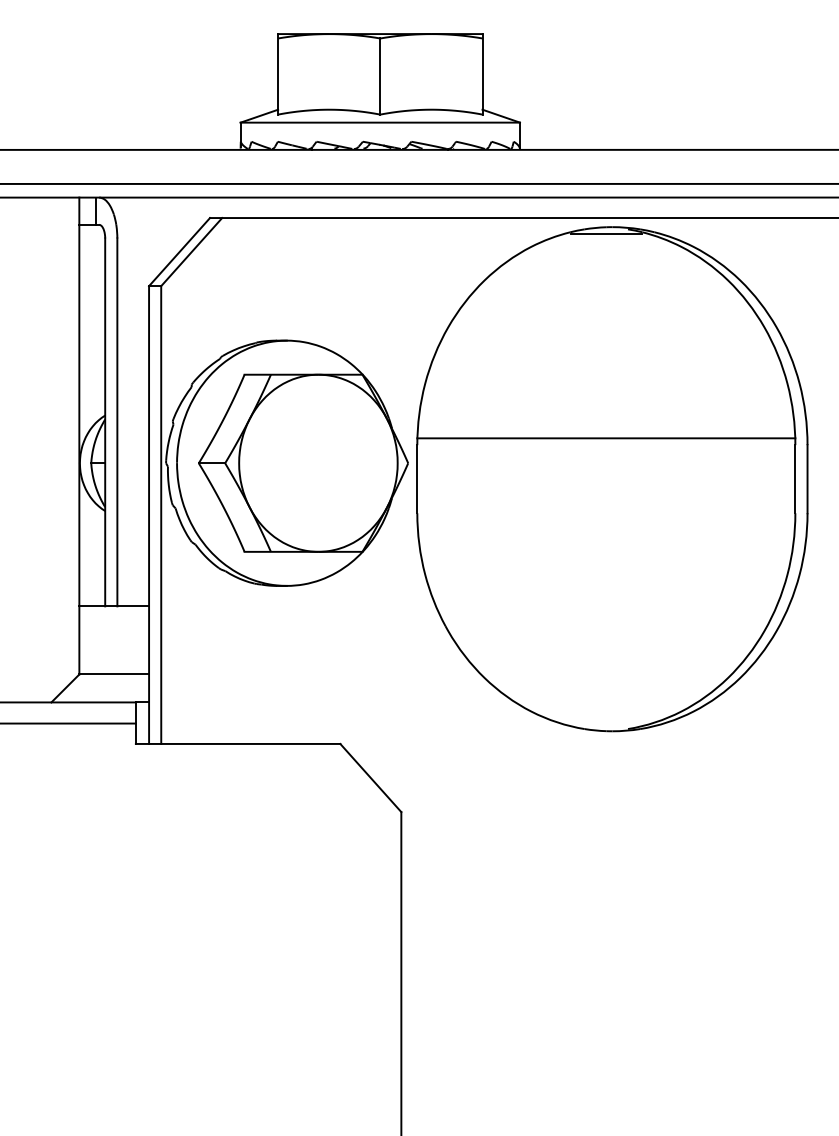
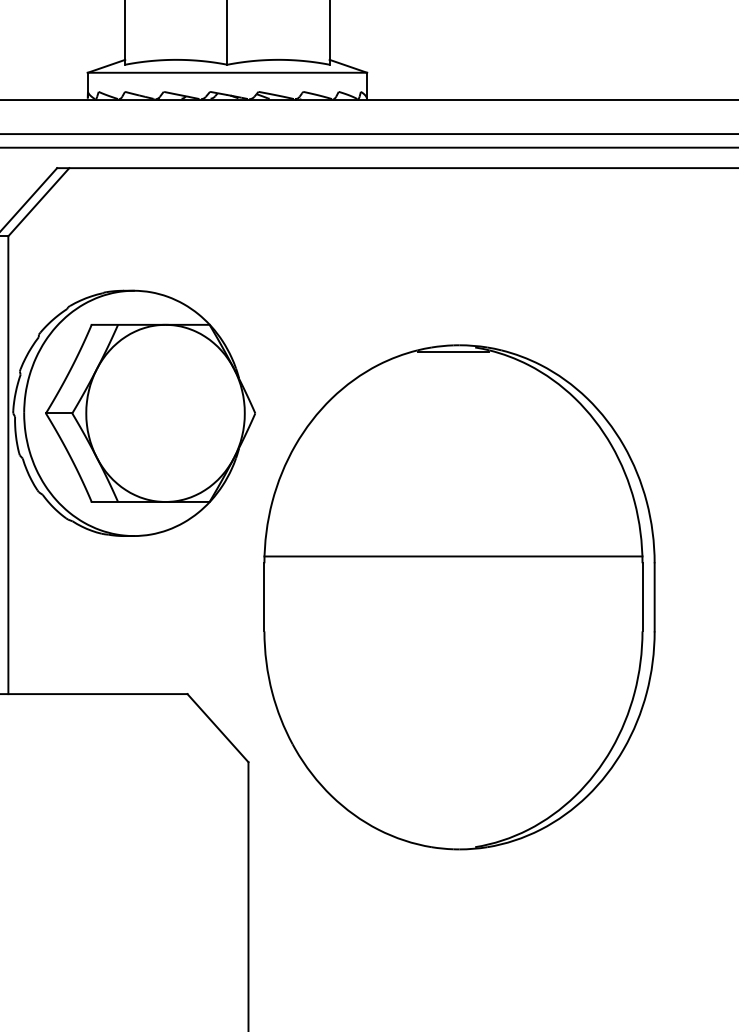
part: (612, 479) -> (459, 597), moved

